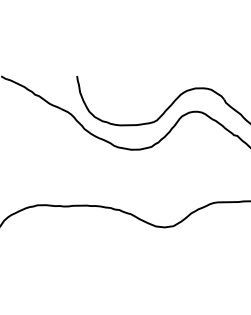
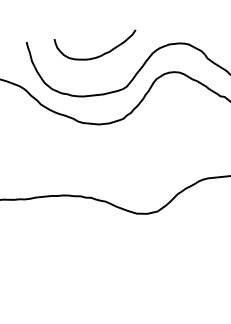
curve: (135, 92) -> (98, 55), added

